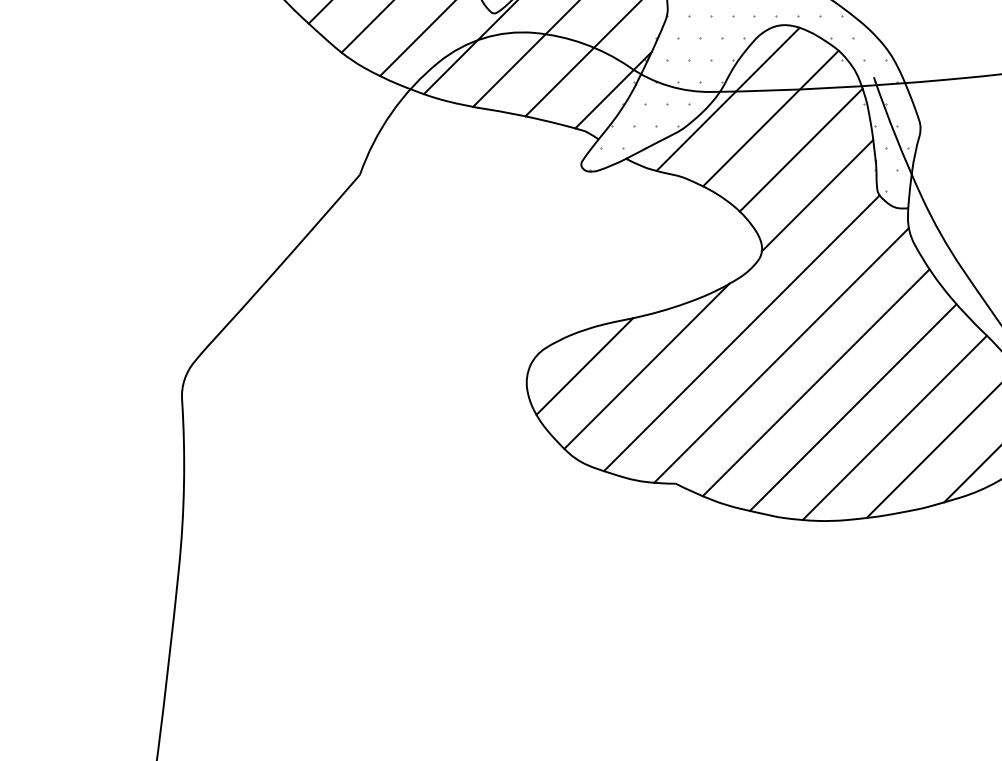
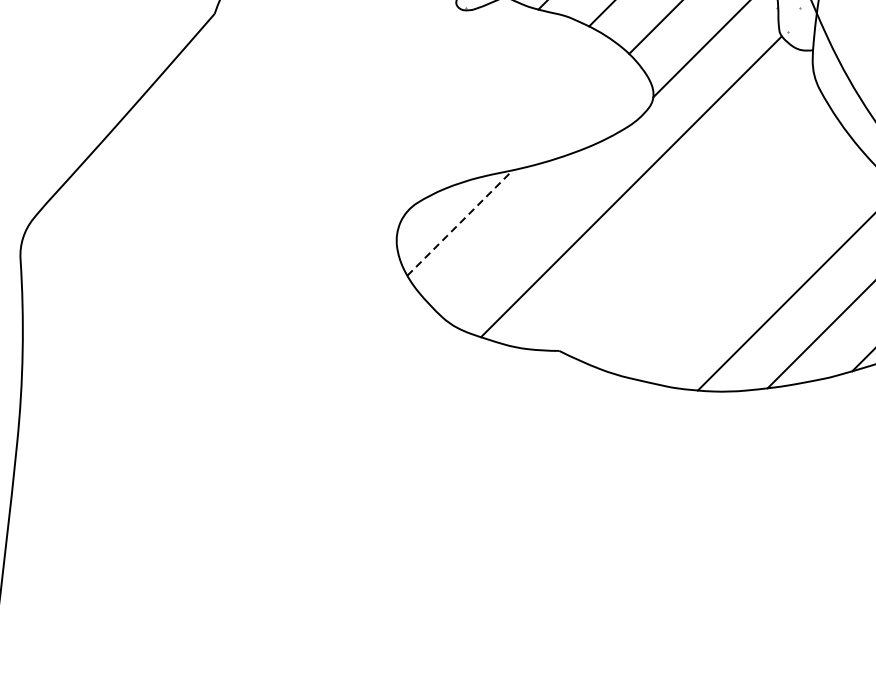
line: (781, 355) -> (674, 211), removed
line: (646, 365) -> (527, 221), removed
line: (585, 366) -> (460, 223), solid -> dashed
line: (815, 382) -> (711, 240), removed
line: (852, 407) -> (752, 267), removed

